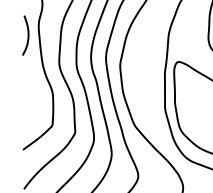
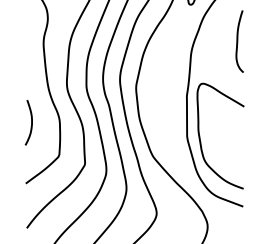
curve: (28, 35) -> (31, 122), moved

